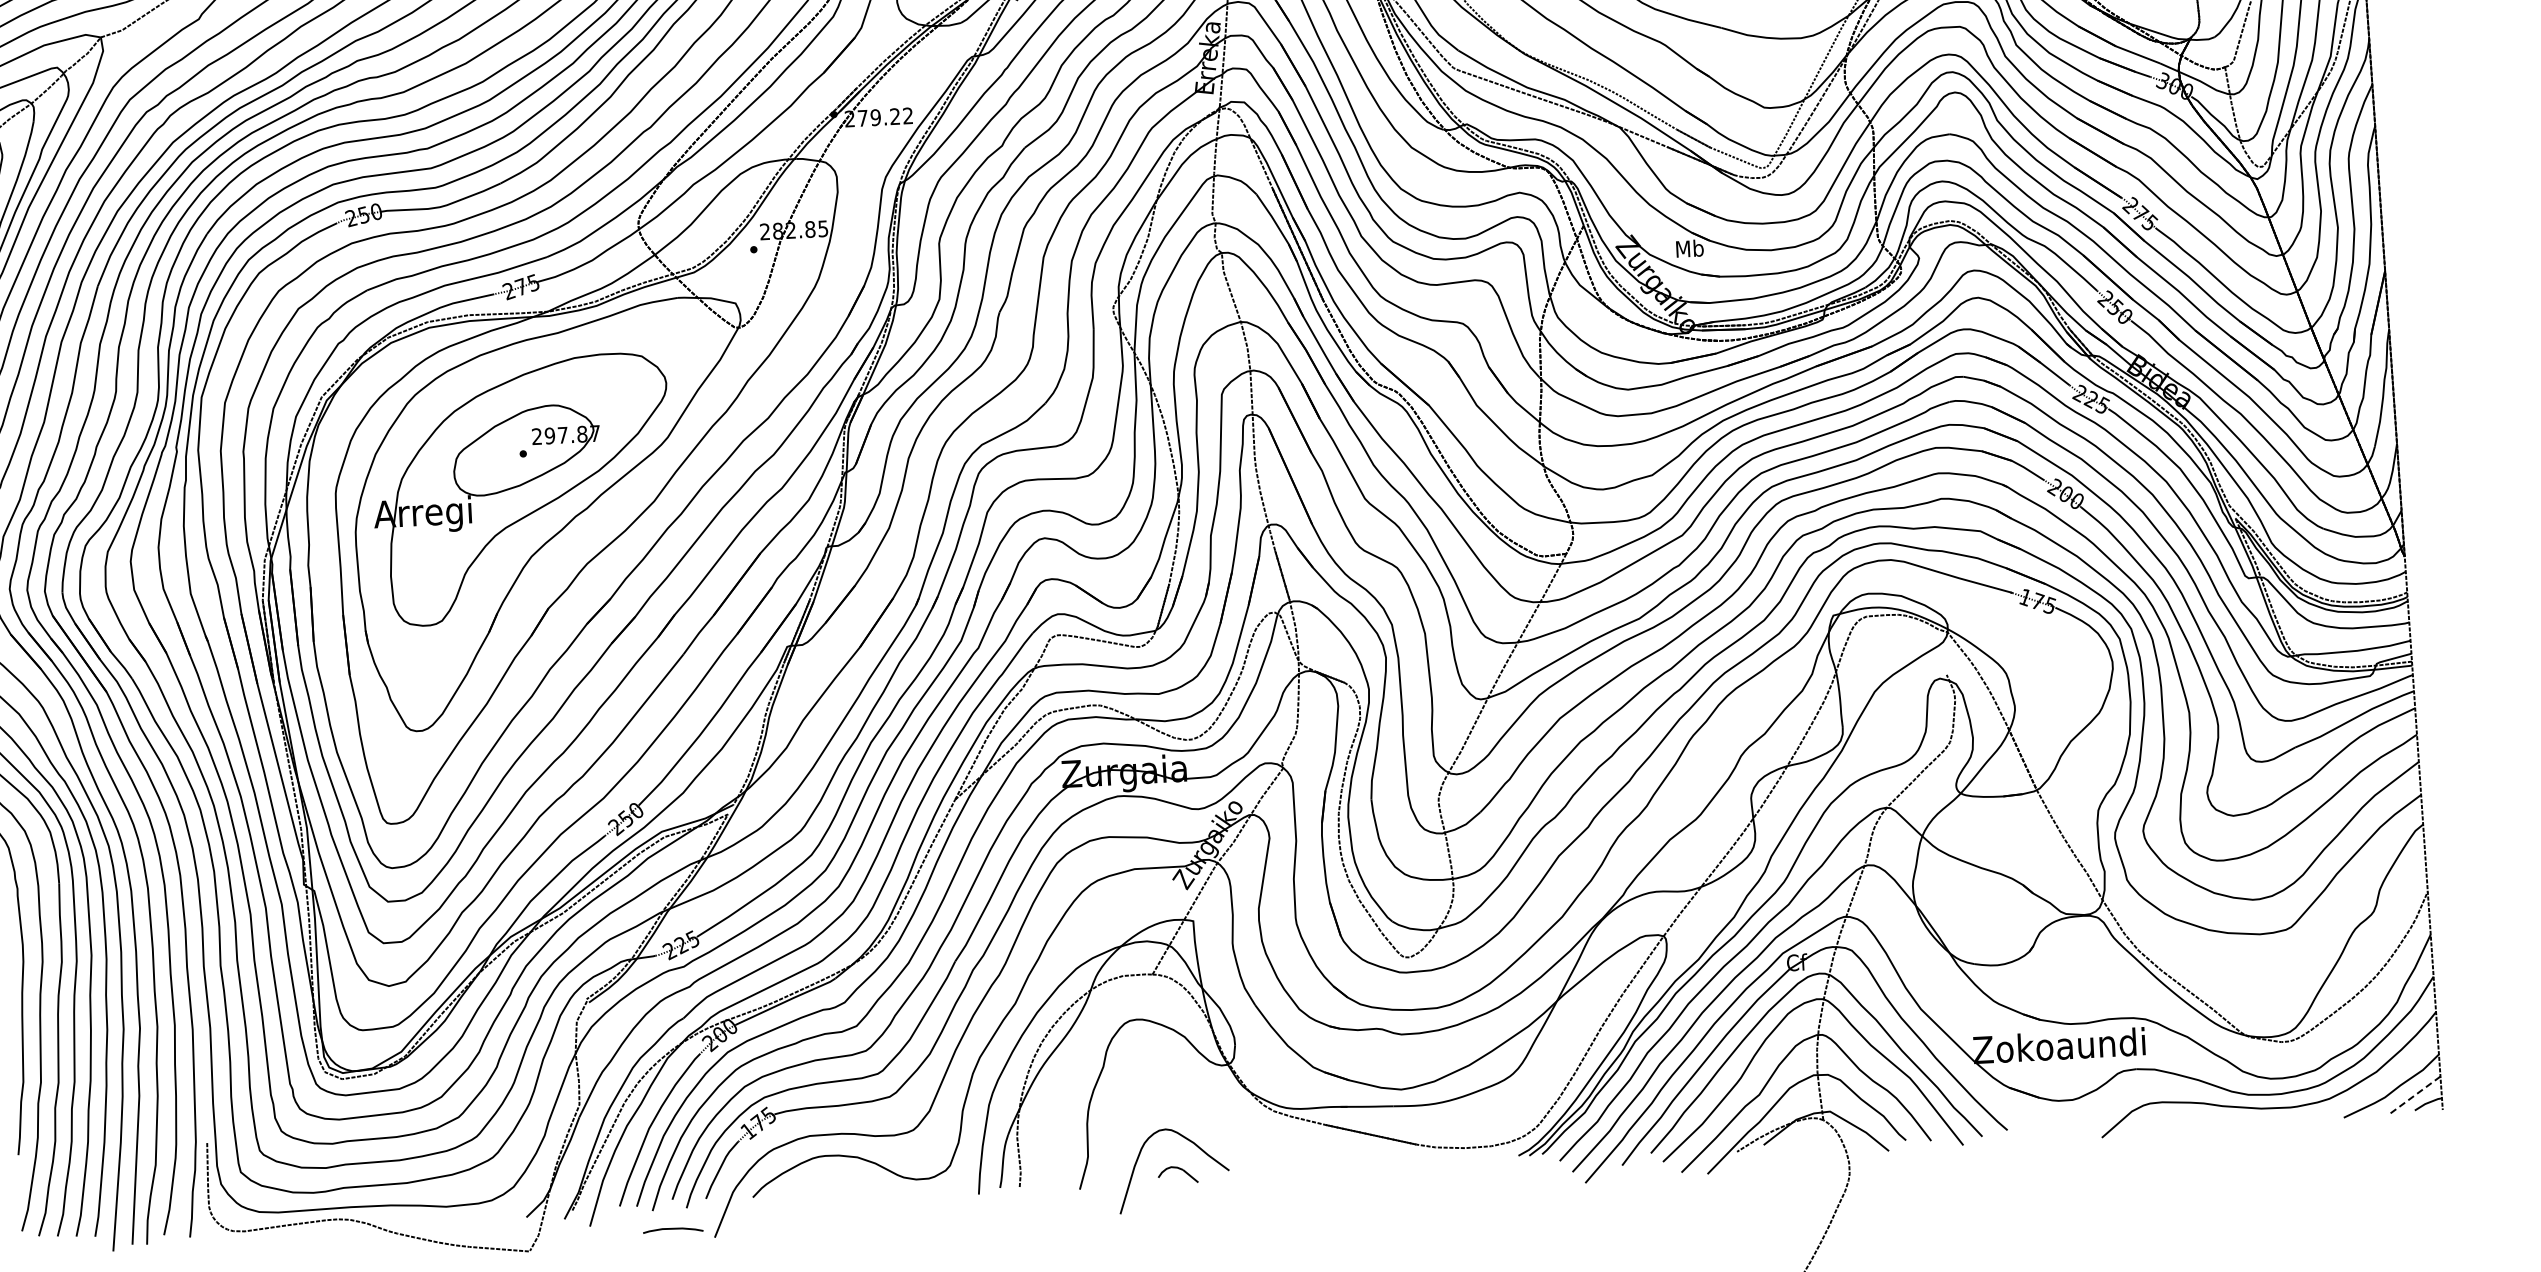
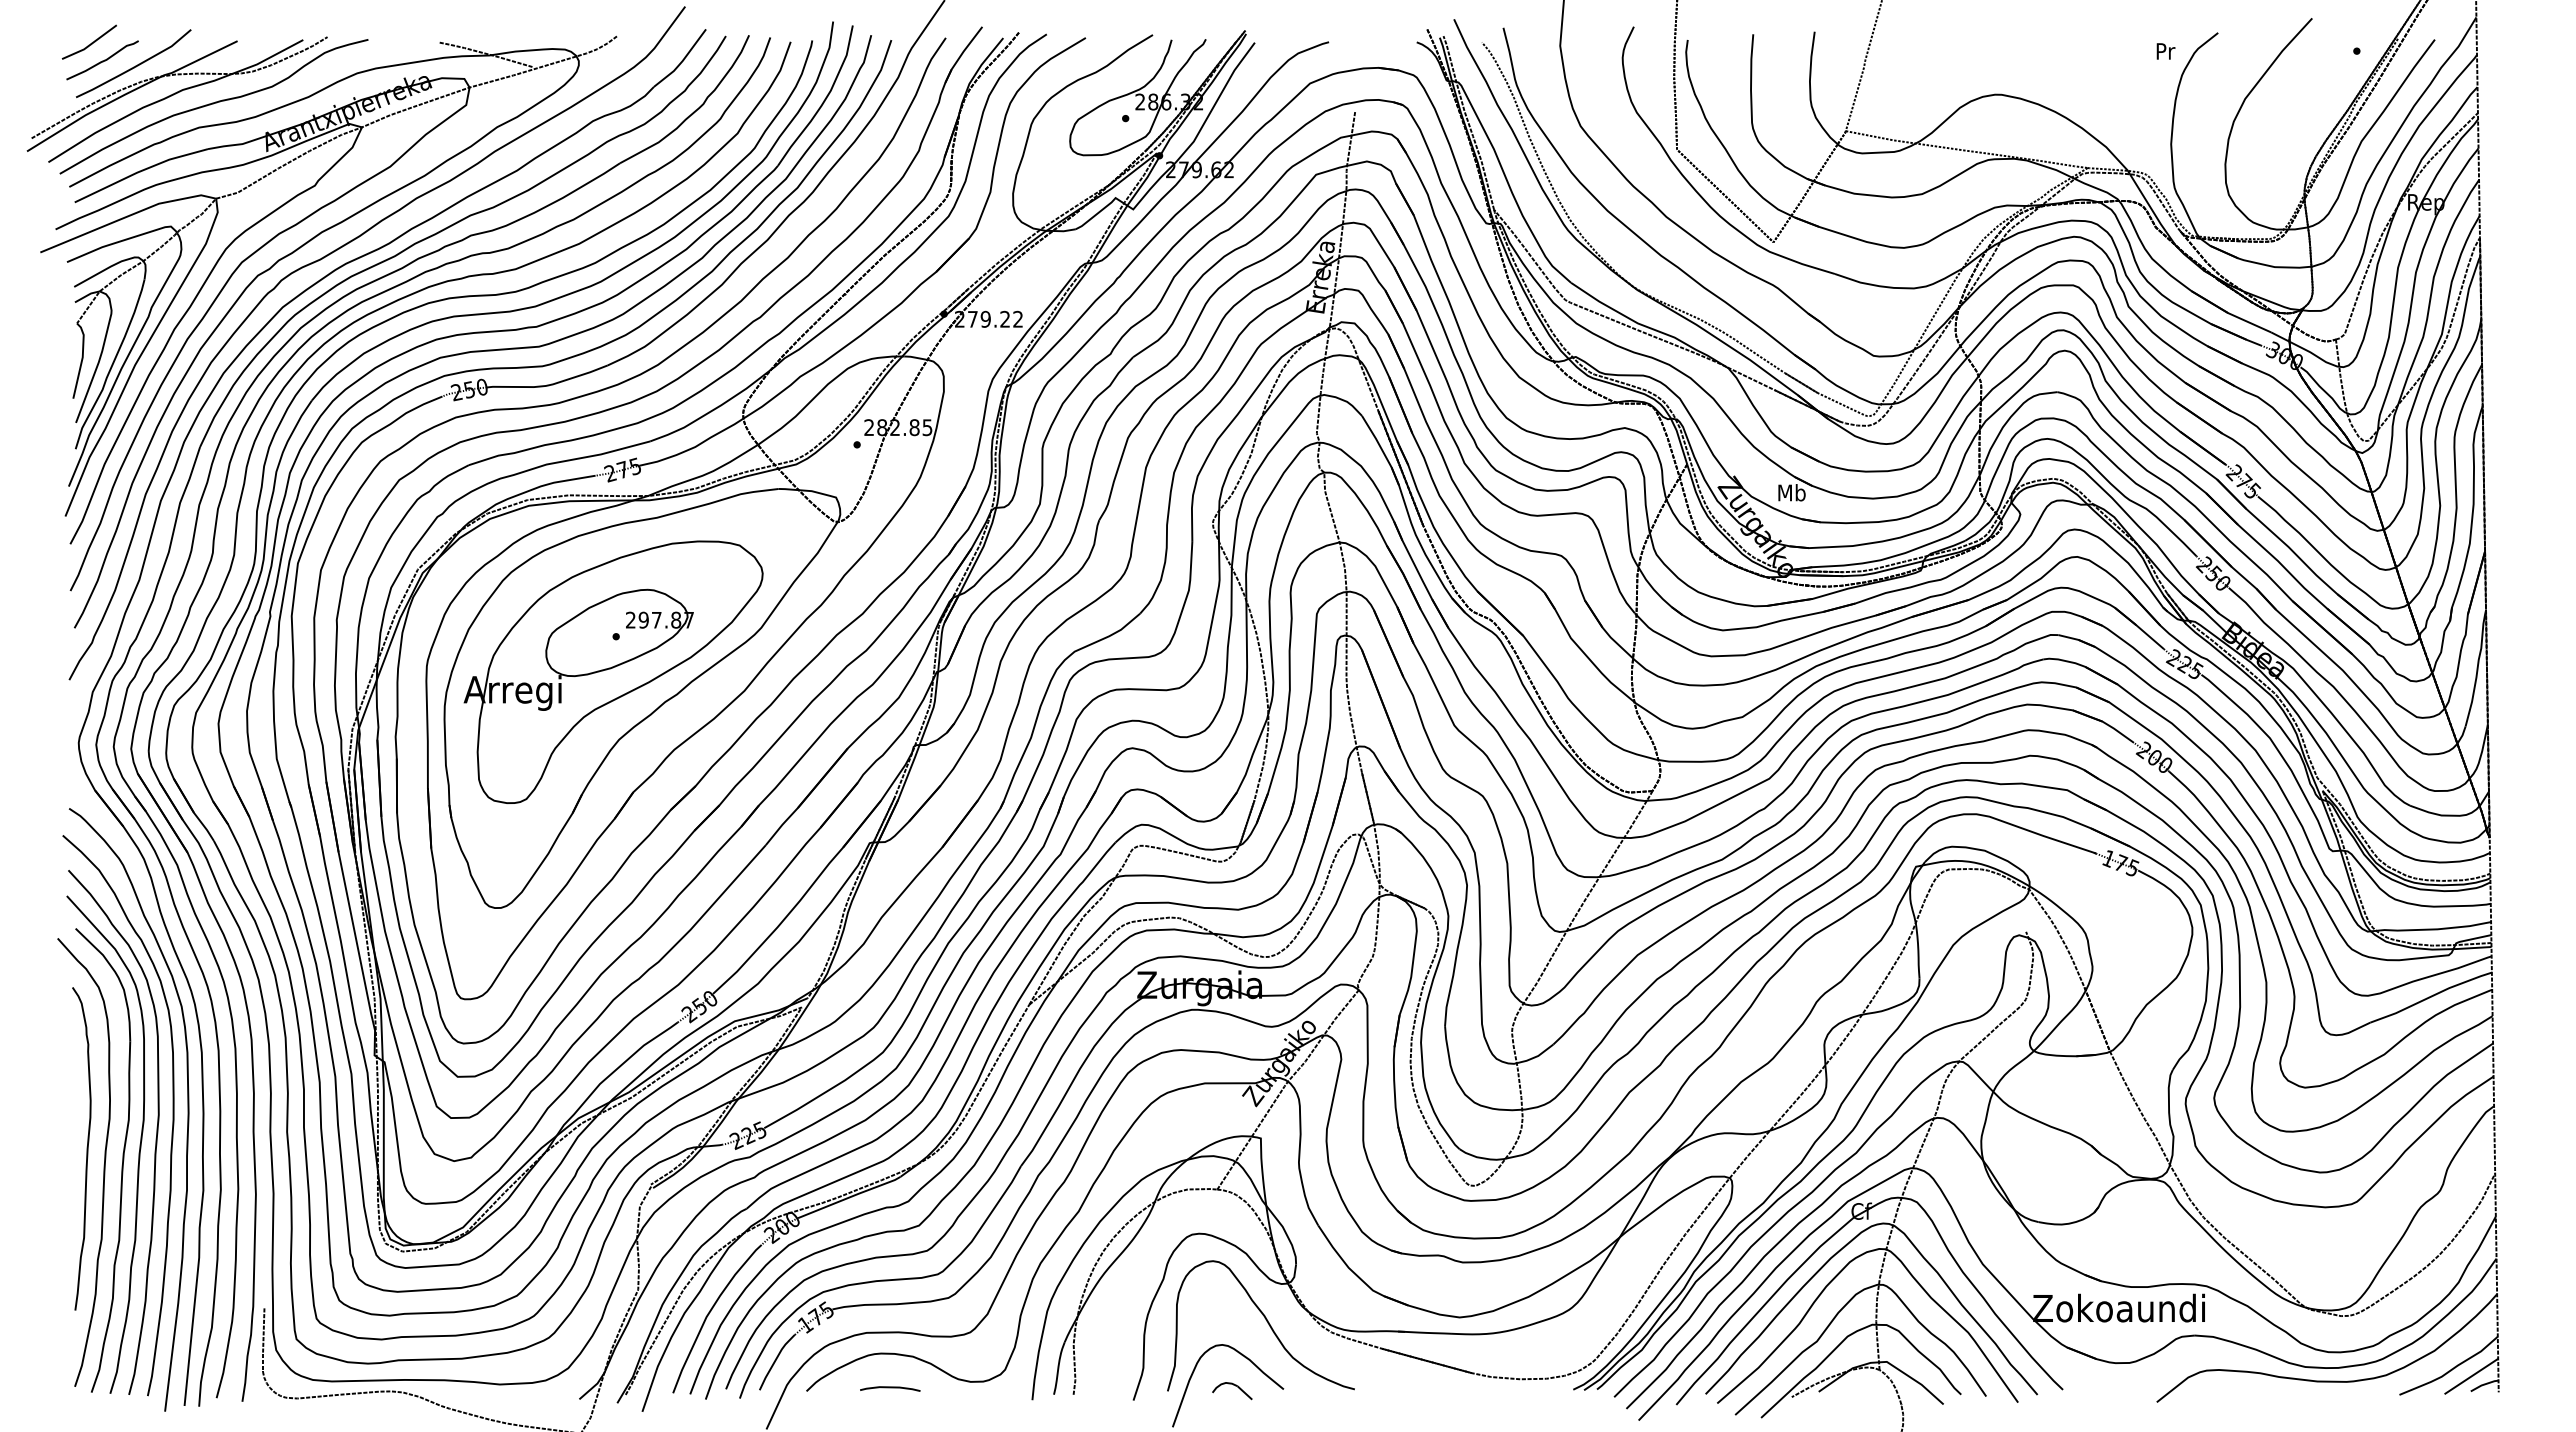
line: (2413, 1095) -> (2470, 1376), dashed -> solid
curve: (1208, 1103) -> (1266, 1321), added
curve: (673, 1229) -> (890, 1388), moved

